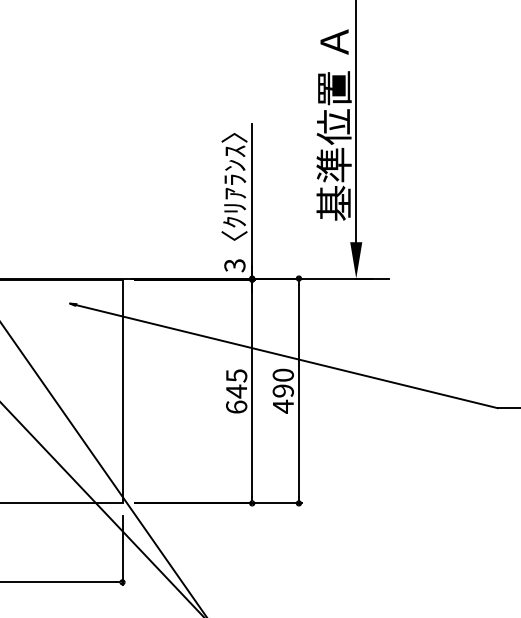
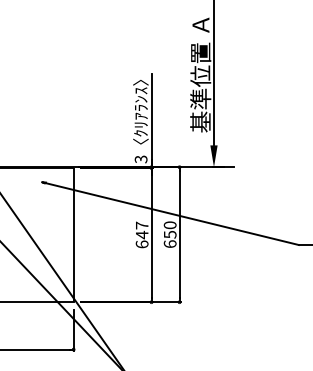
text: (237, 375) -> (142, 225), 645 -> 647
text: (282, 398) -> (169, 239), 490 -> 650

